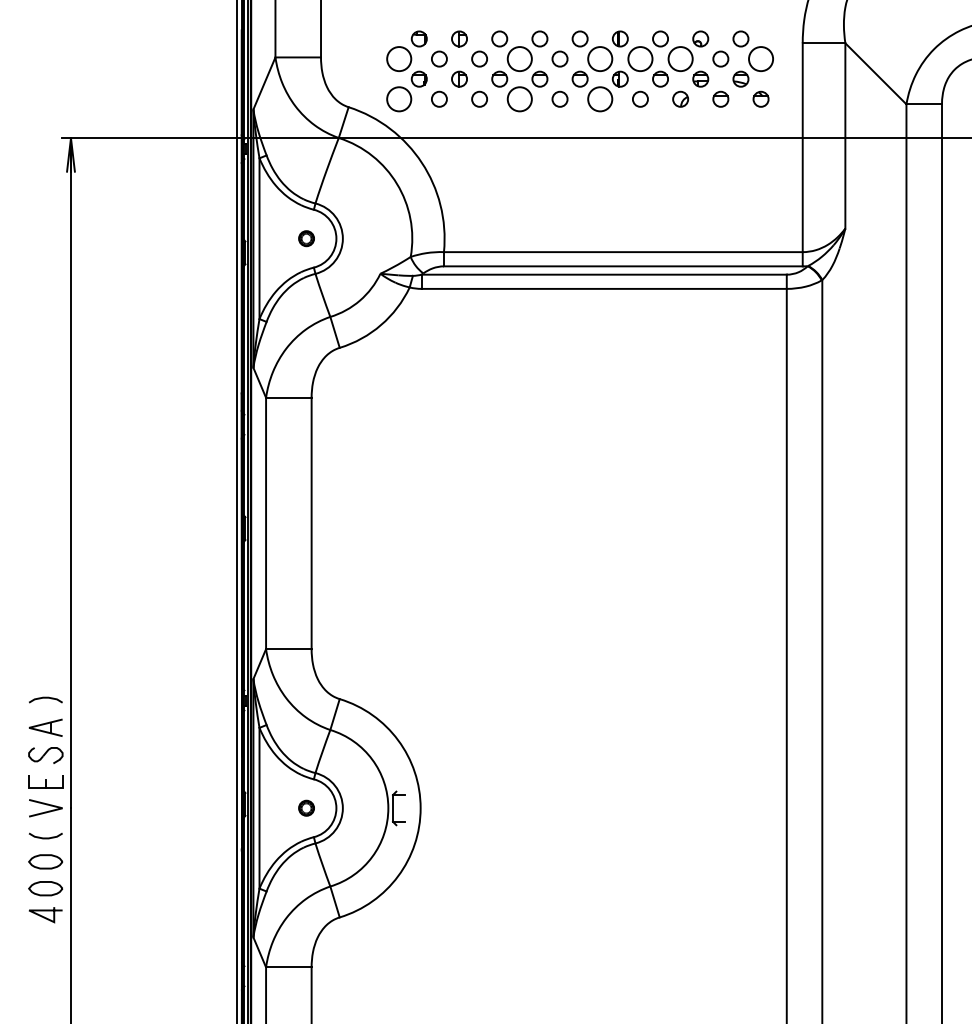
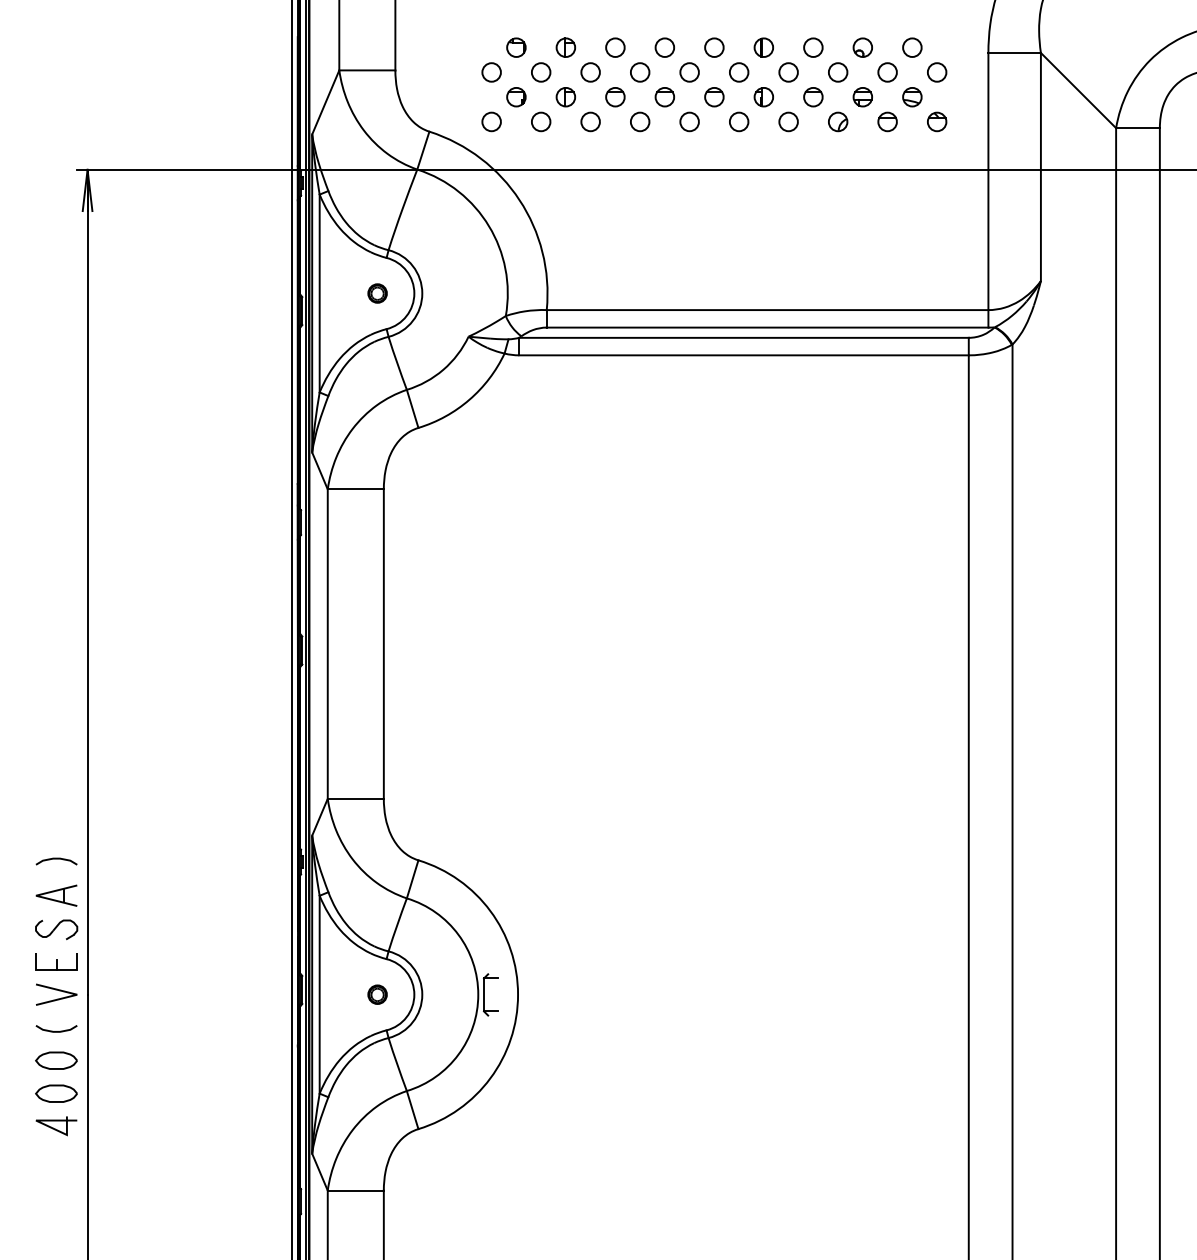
circle: (399, 59) -> (491, 72), size x0.62
circle: (519, 59) -> (639, 72), size x0.62
circle: (599, 59) -> (738, 72), size x0.62
circle: (640, 59) -> (788, 72), size x0.62
circle: (680, 59) -> (837, 72), size x0.62
circle: (760, 59) -> (936, 72), size x0.62
circle: (399, 98) -> (491, 121), size x0.62
circle: (519, 98) -> (639, 121), size x0.62
circle: (599, 98) -> (738, 121), size x0.62

